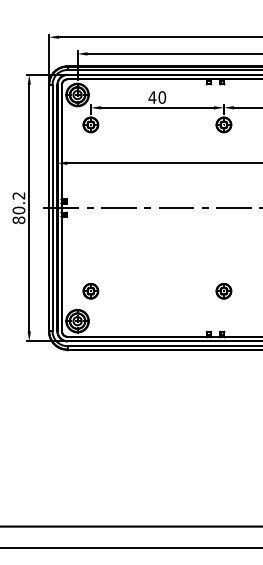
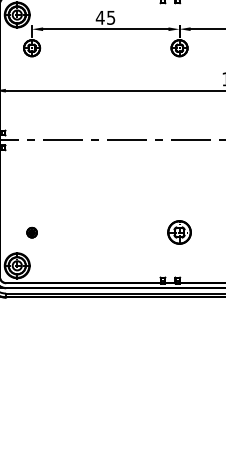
text: (162, 97) -> (111, 17), 40 -> 45
part: (90, 291) -> (31, 232), size x0.6
part: (223, 291) -> (179, 232), size x1.4

